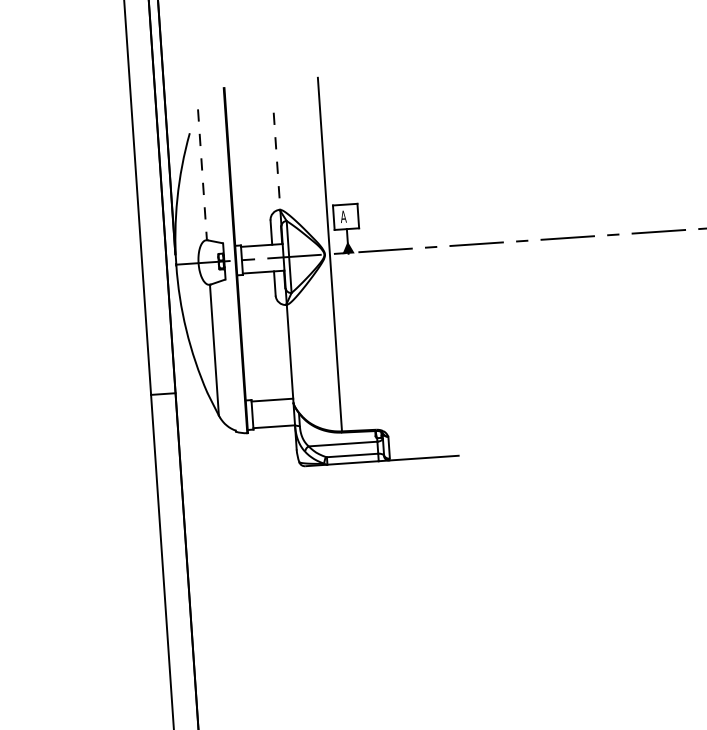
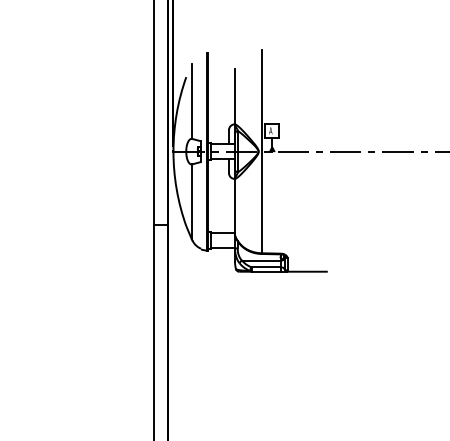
line: (278, 162) -> (235, 97), dashed -> solid
line: (201, 175) -> (191, 101), dashed -> solid

